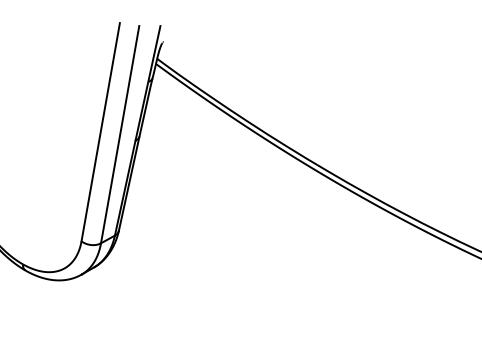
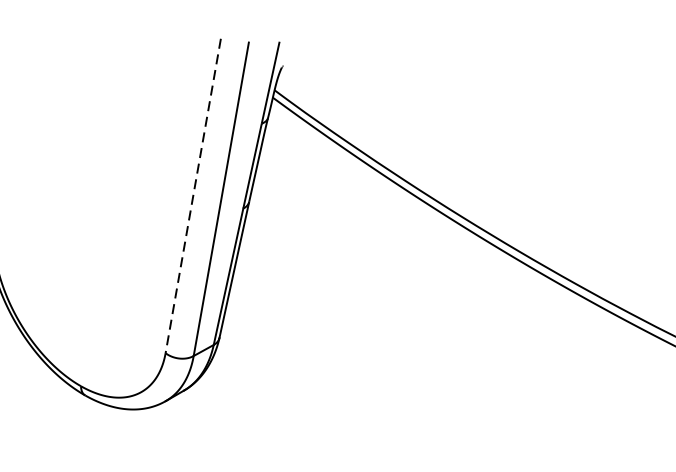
line: (100, 132) -> (192, 196), solid -> dashed

